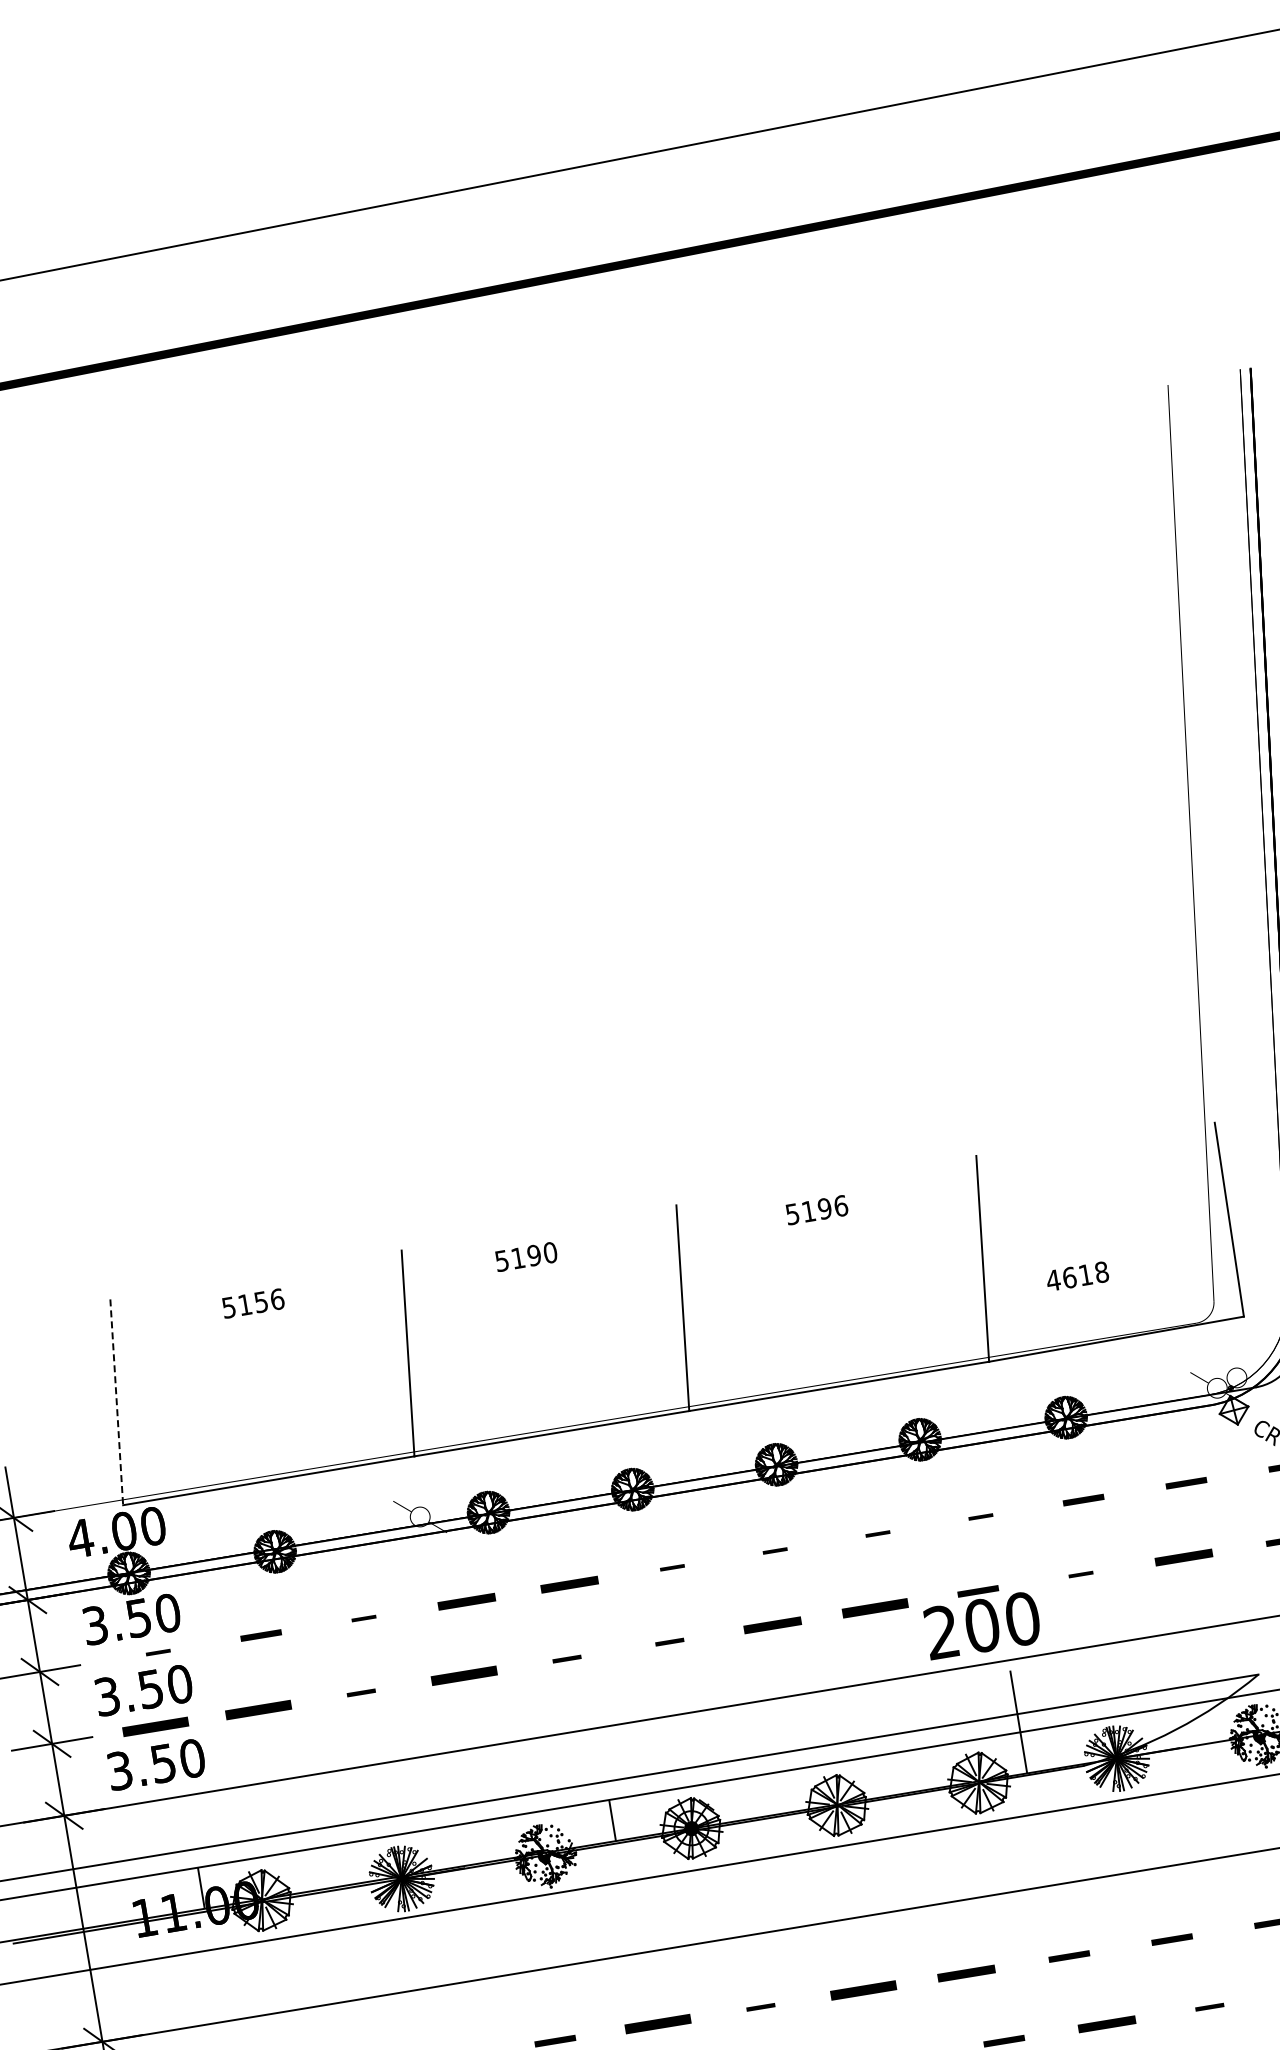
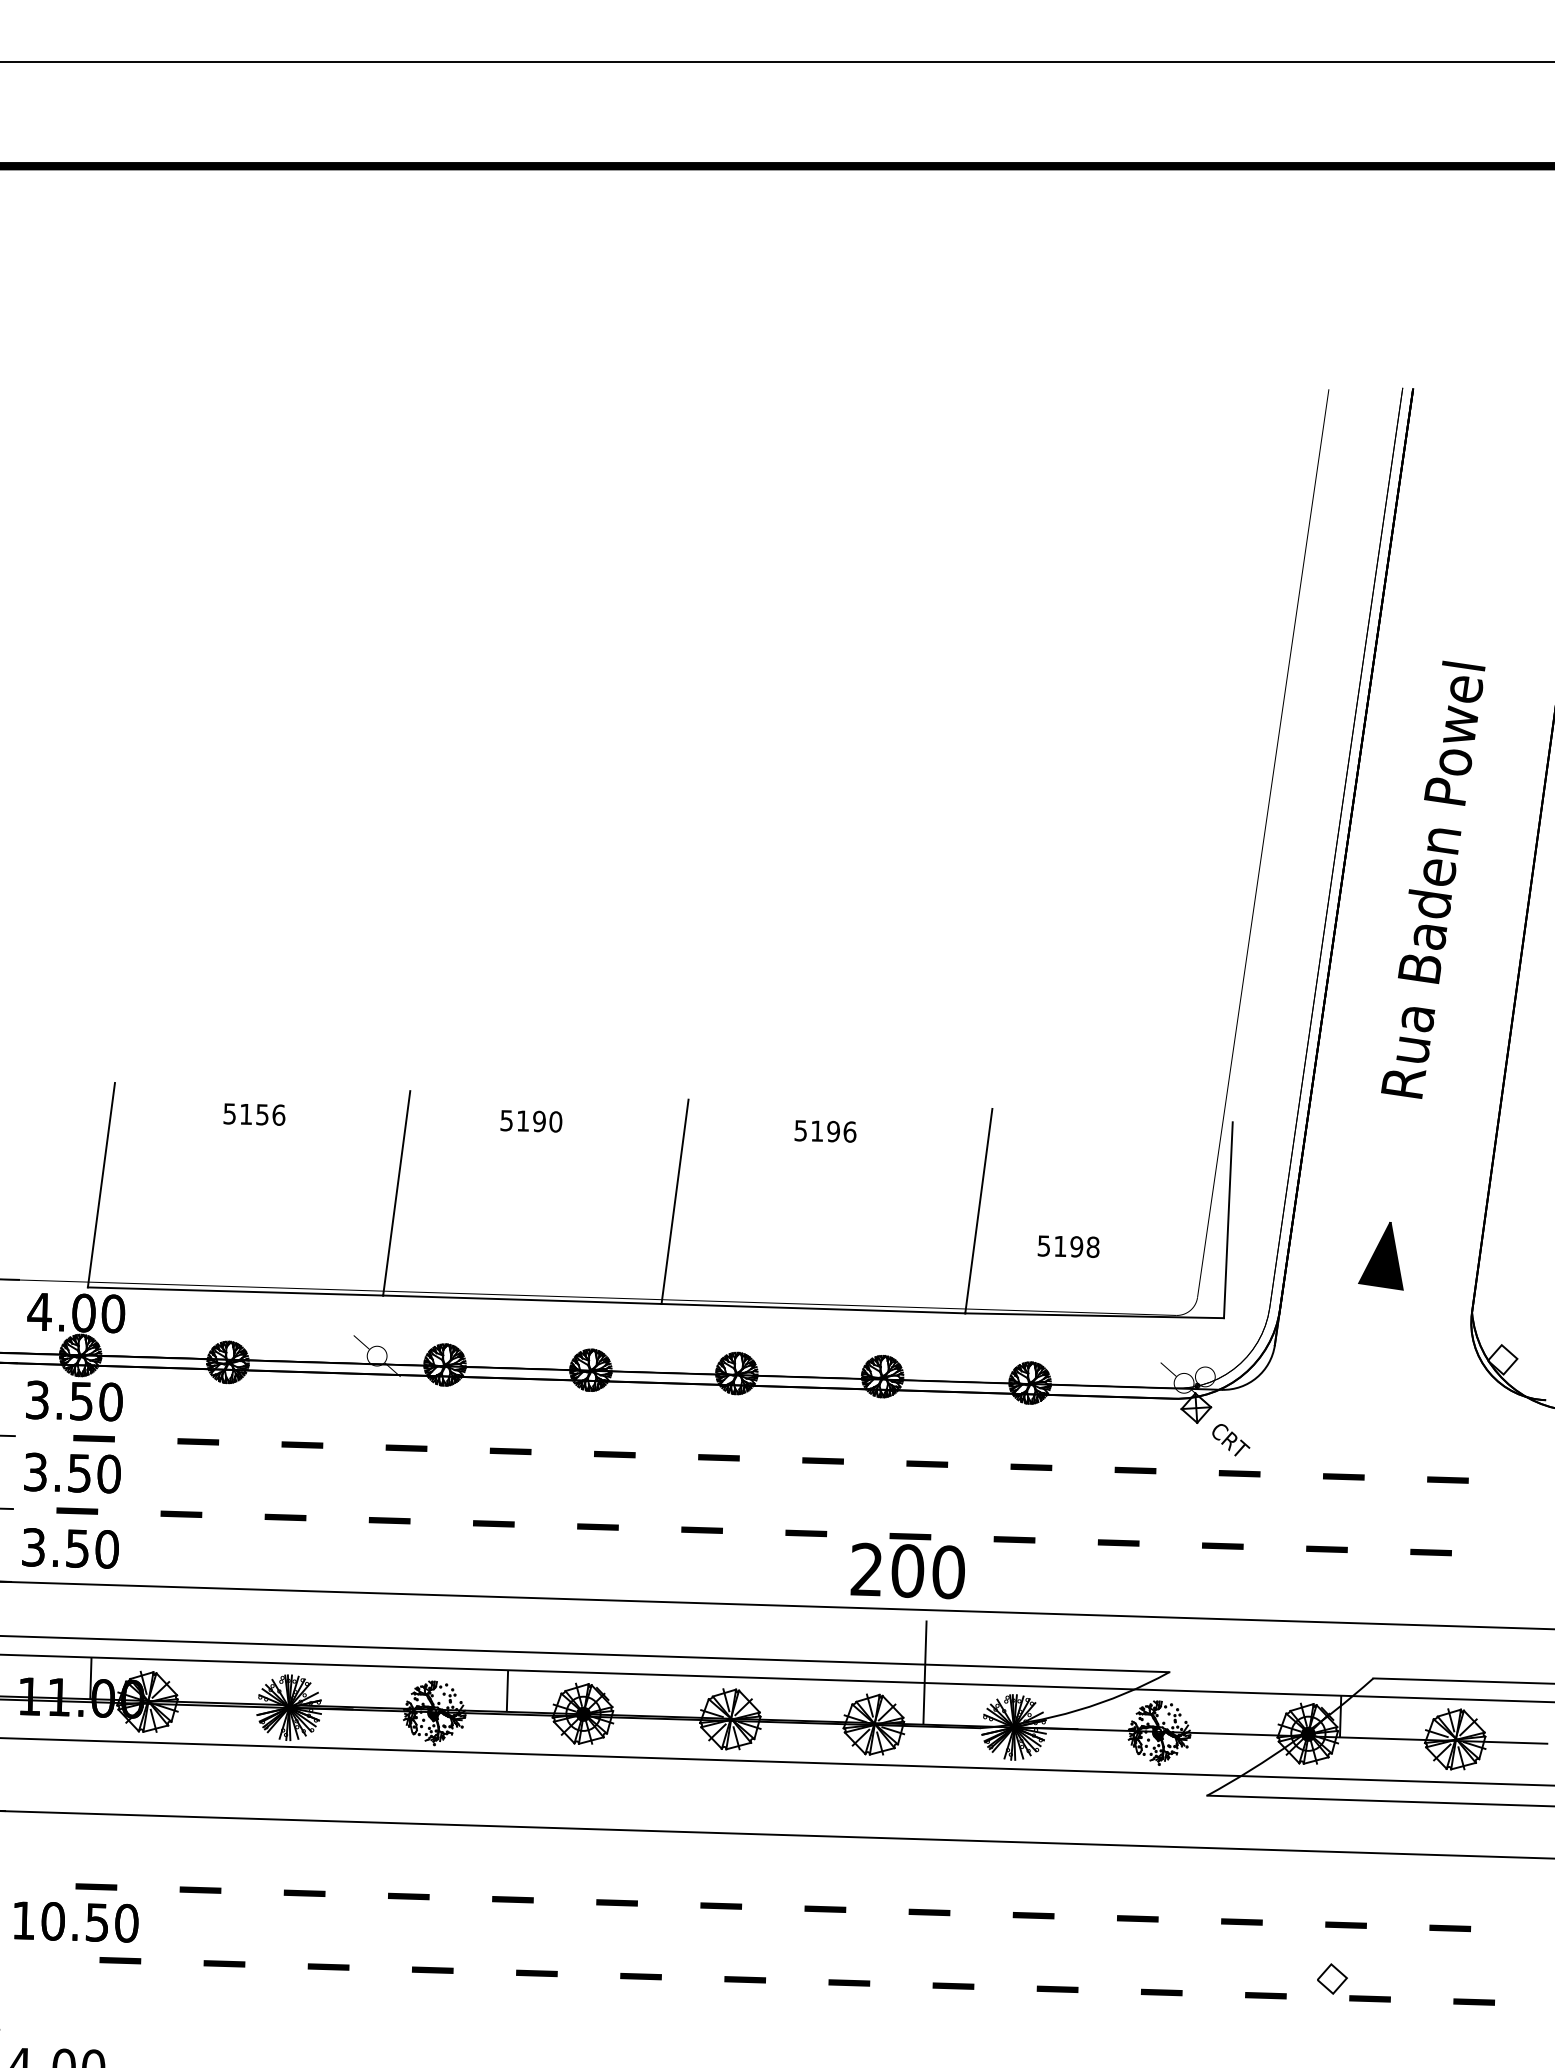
text: (1069, 1277) -> (1060, 1246), 4618 -> 5198
line: (116, 1402) -> (101, 1185), dashed -> solid
part: (980, 1516) -> (927, 1463), size x1.67
part: (877, 1533) -> (822, 1460), size x1.67
part: (774, 1550) -> (718, 1457), size x1.67
part: (1183, 1557) -> (1118, 1542), size x0.71
part: (672, 1567) -> (614, 1454), size x1.67
part: (1080, 1574) -> (1014, 1539), size x1.67
part: (569, 1584) -> (510, 1451), size x0.71
part: (466, 1600) -> (406, 1447), size x0.71
part: (875, 1608) -> (806, 1533), size x0.62
part: (363, 1618) -> (302, 1444), size x1.67
part: (771, 1624) -> (701, 1529), size x0.71
part: (669, 1641) -> (597, 1526), size x1.43
part: (157, 1652) -> (93, 1438), size x1.67
part: (566, 1658) -> (493, 1523), size x1.43
part: (463, 1675) -> (389, 1520), size x0.62
part: (361, 1692) -> (285, 1517), size x1.43
part: (258, 1709) -> (181, 1513), size x0.62
part: (155, 1726) -> (77, 1510), size x0.62
part: (966, 1972) -> (825, 1908), size x0.71
part: (863, 1989) -> (721, 1905), size x0.62
part: (1209, 2006) -> (1057, 1988), size x1.43
part: (760, 2007) -> (616, 1902), size x1.43
part: (1106, 2023) -> (953, 1985), size x0.71
part: (657, 2024) -> (512, 1899), size x0.62

